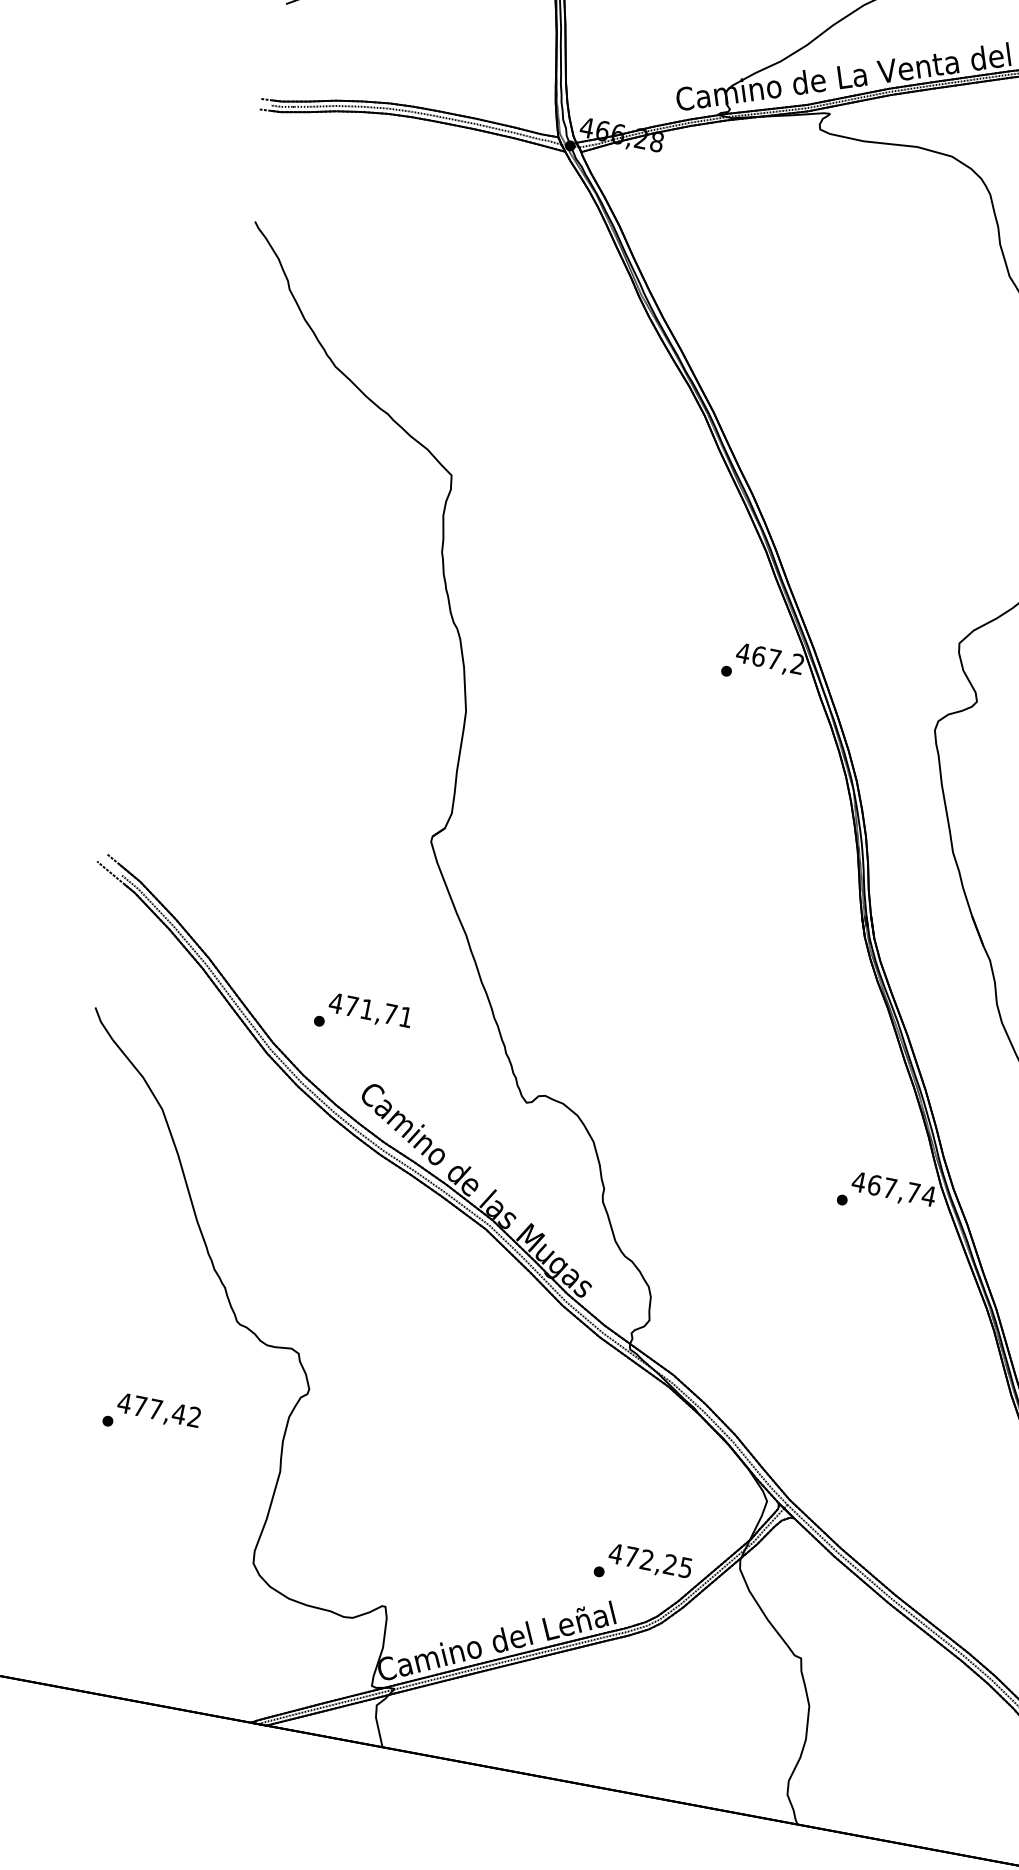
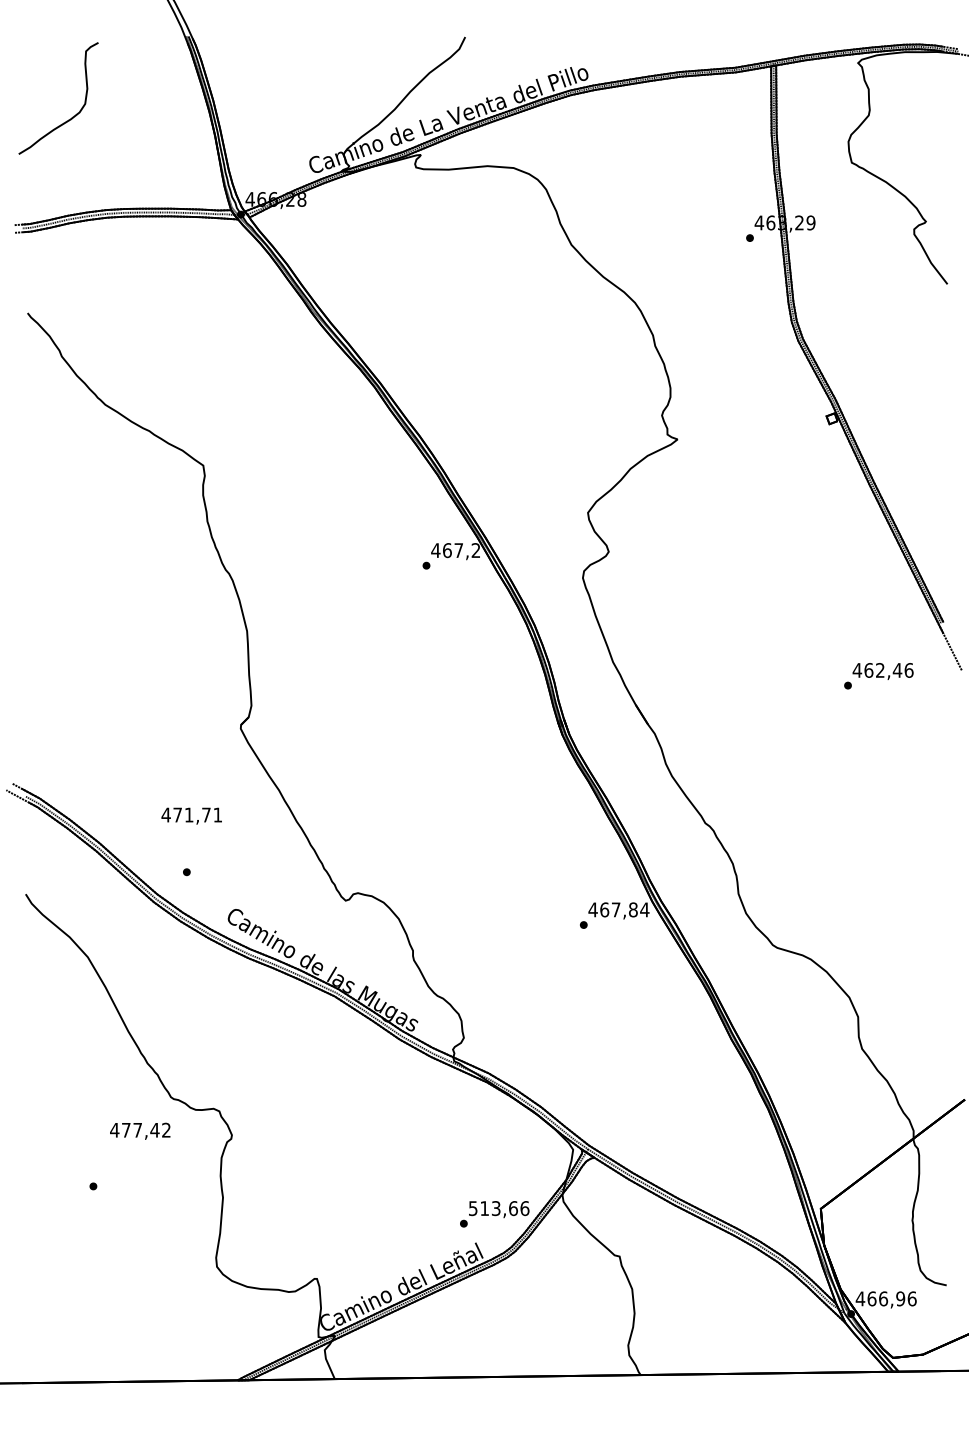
text: (370, 1010) -> (191, 815), moved
text: (913, 1192) -> (633, 909), 467,74 -> 467,84
text: (159, 1410) -> (140, 1130), moved
text: (650, 1560) -> (498, 1208), 472,25 -> 513,66

